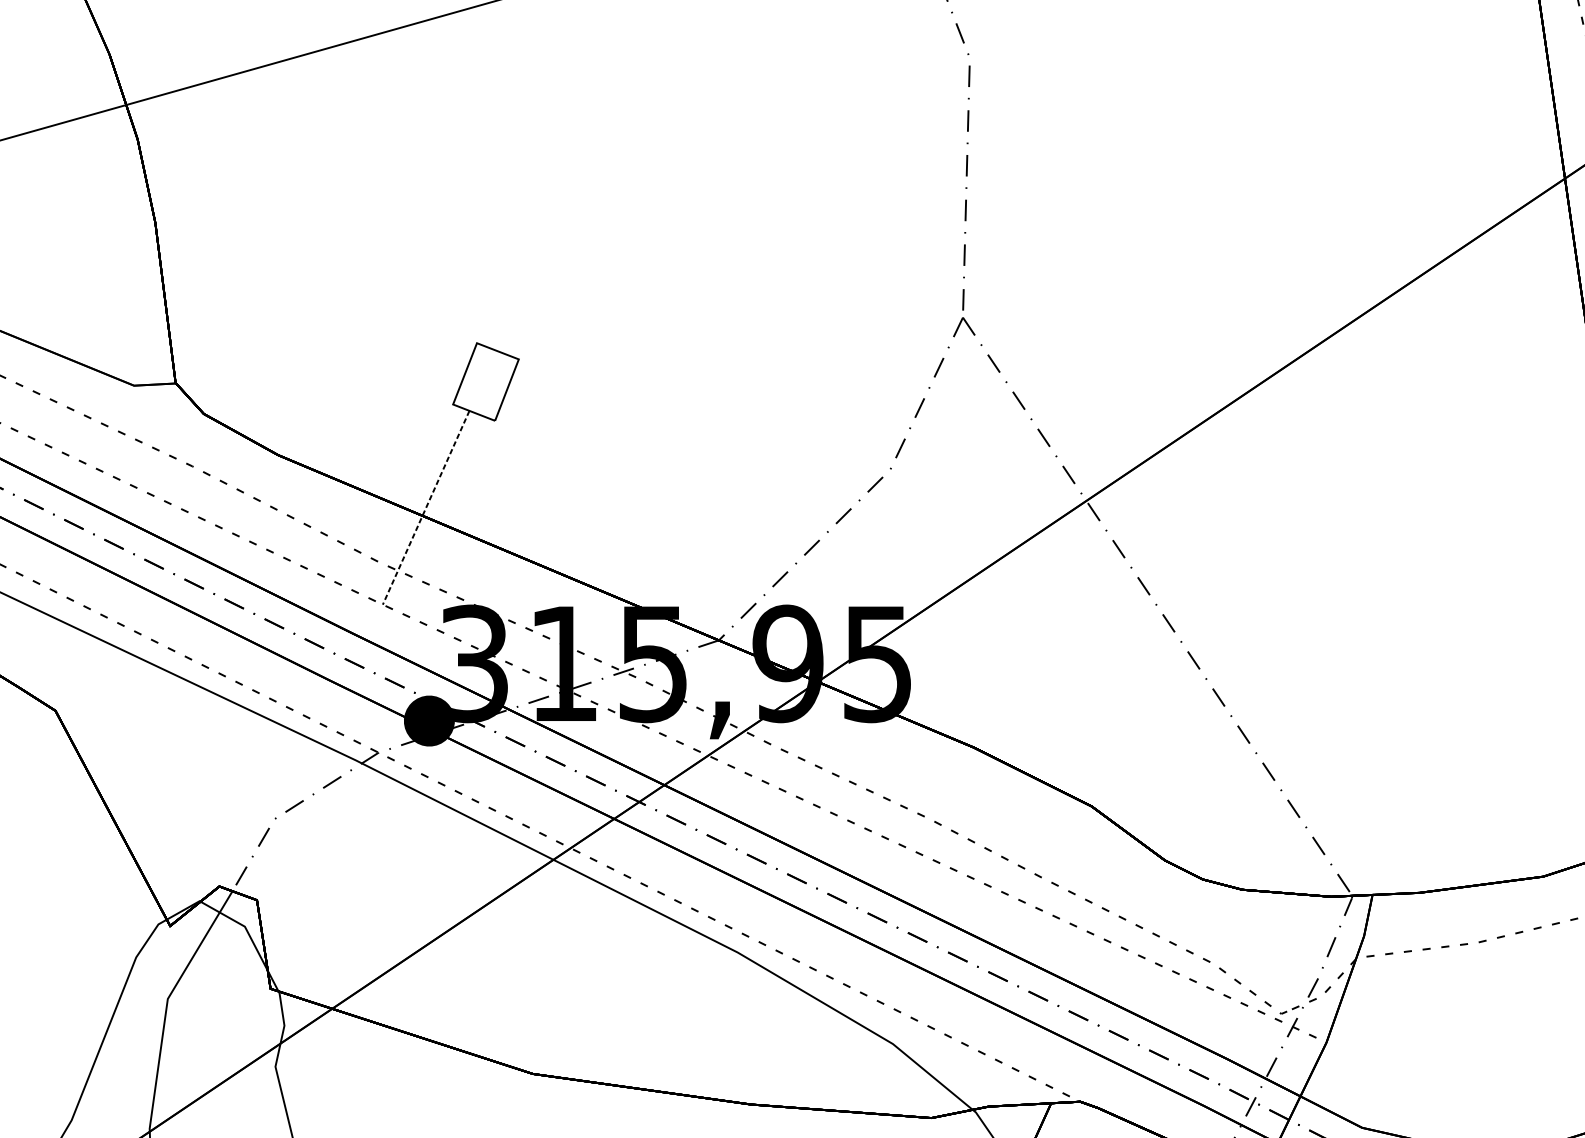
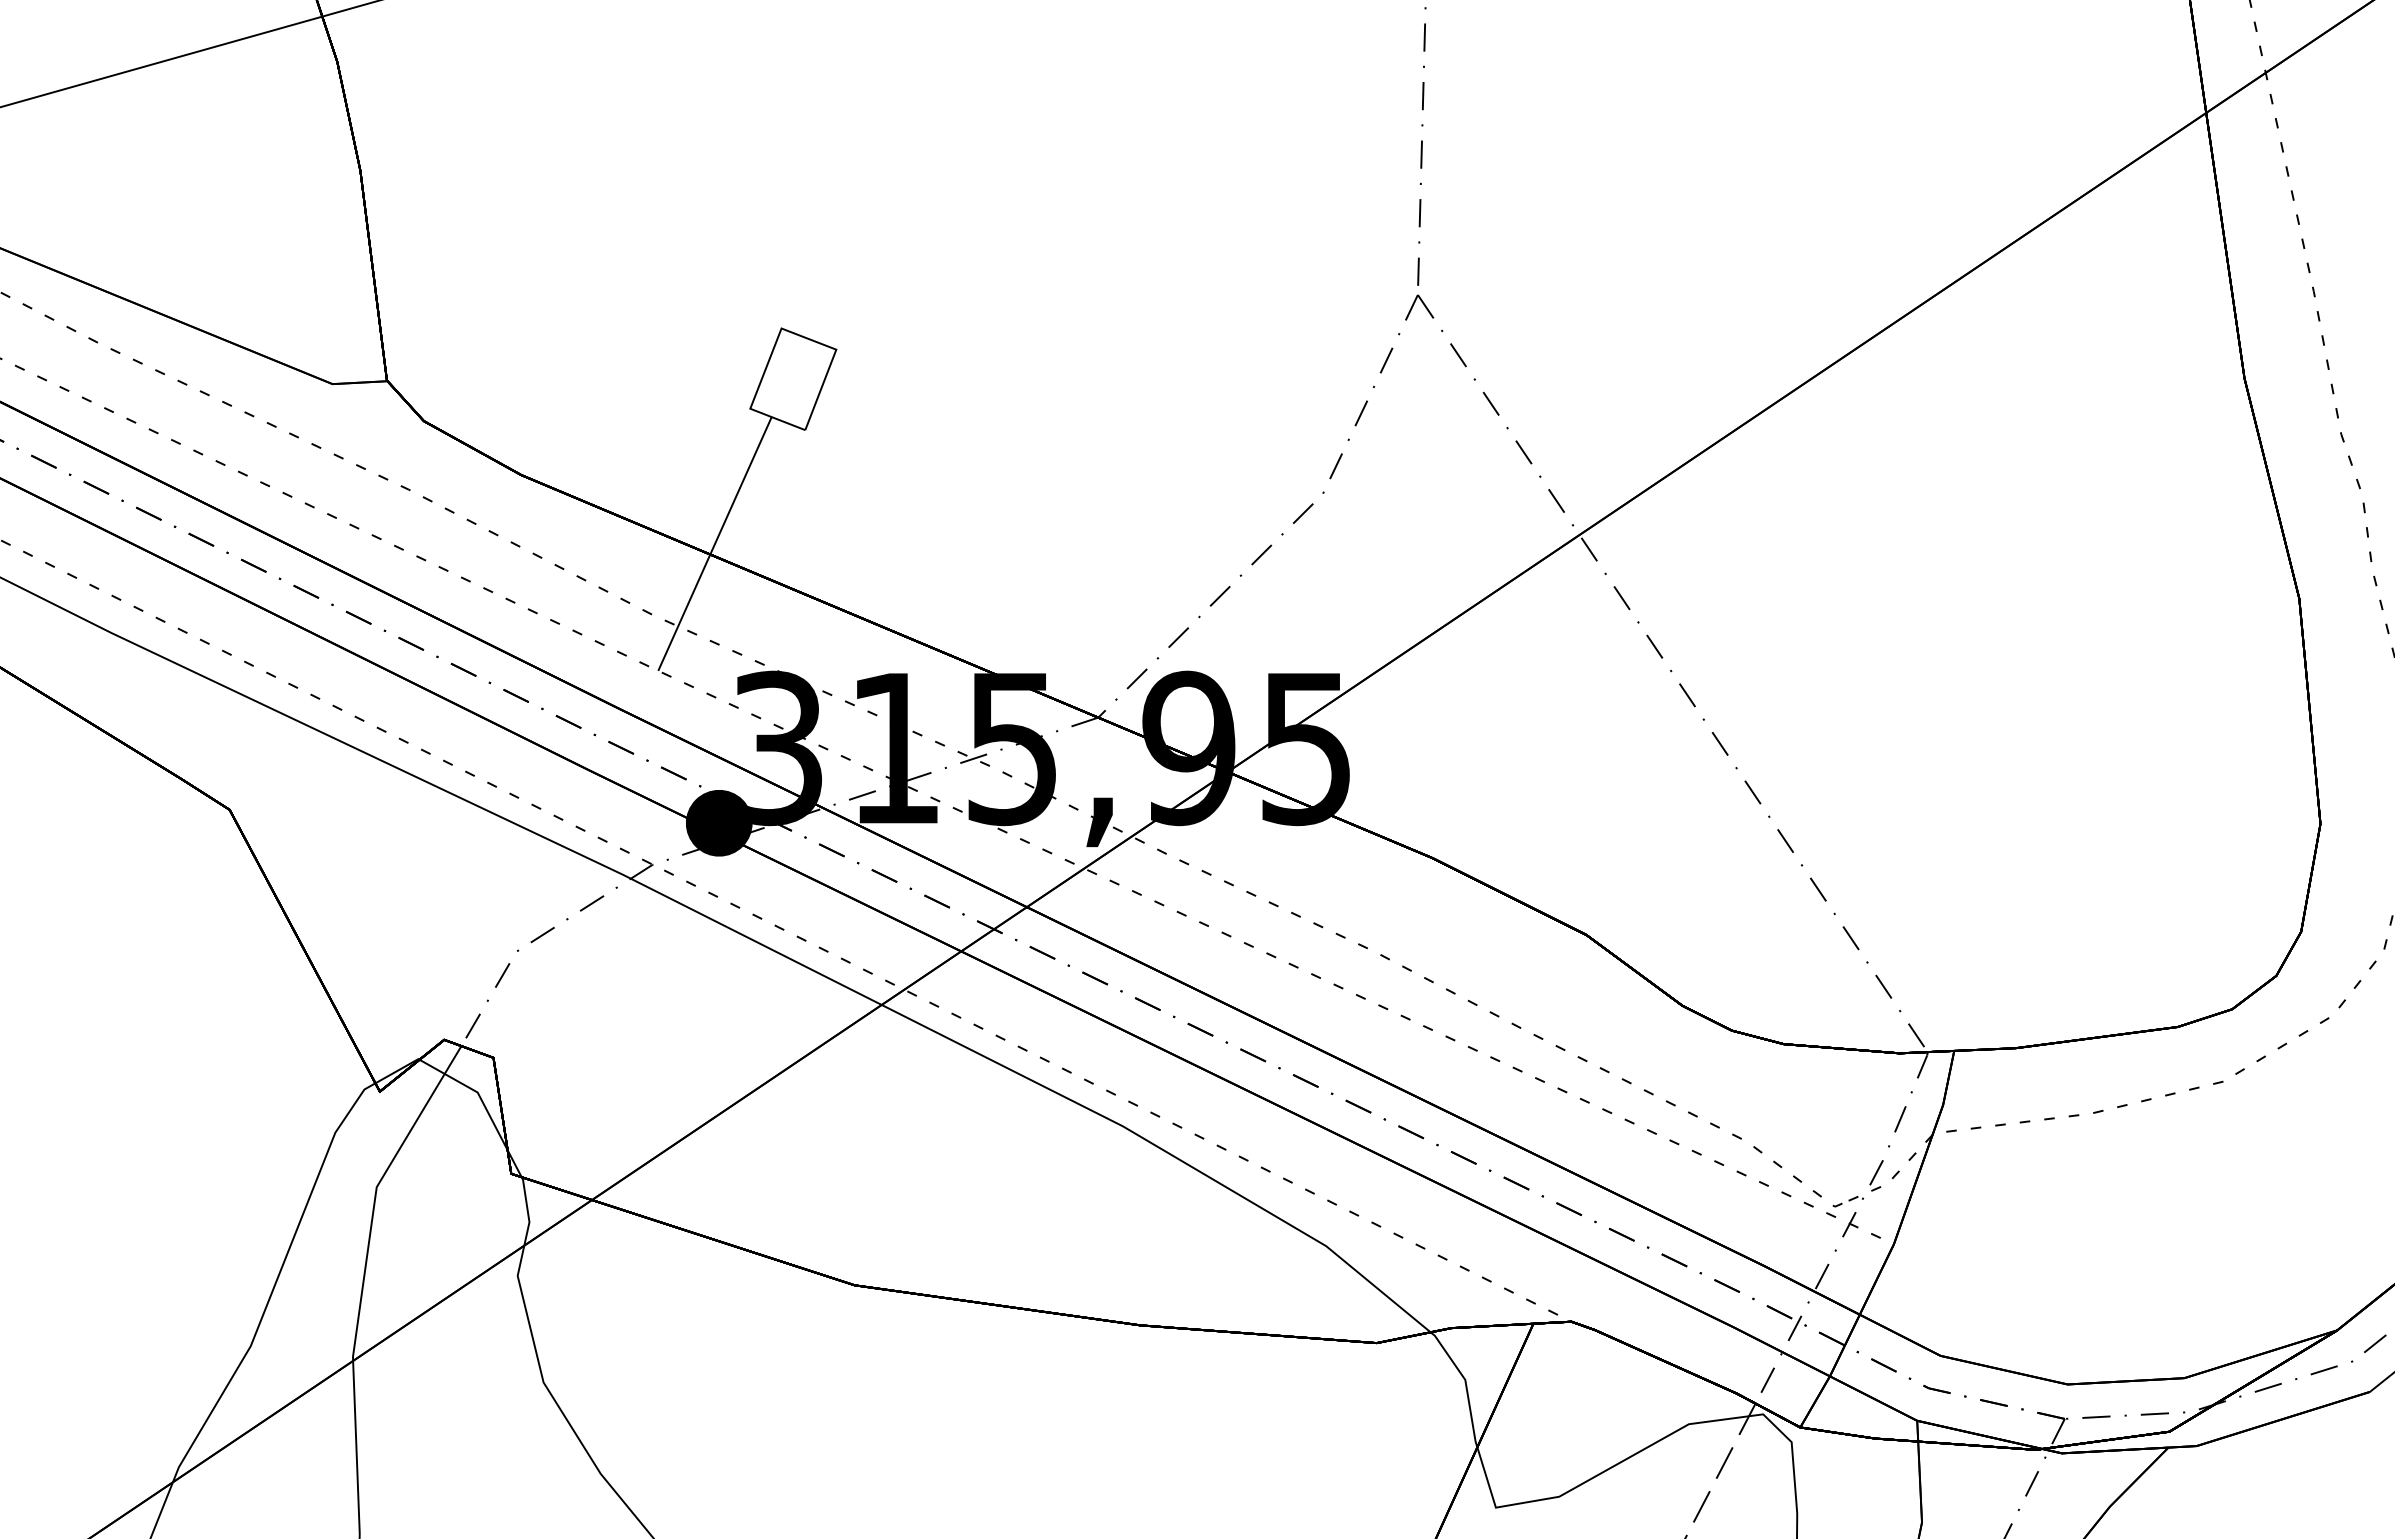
line: (425, 508) -> (714, 544), dashed -> solid

